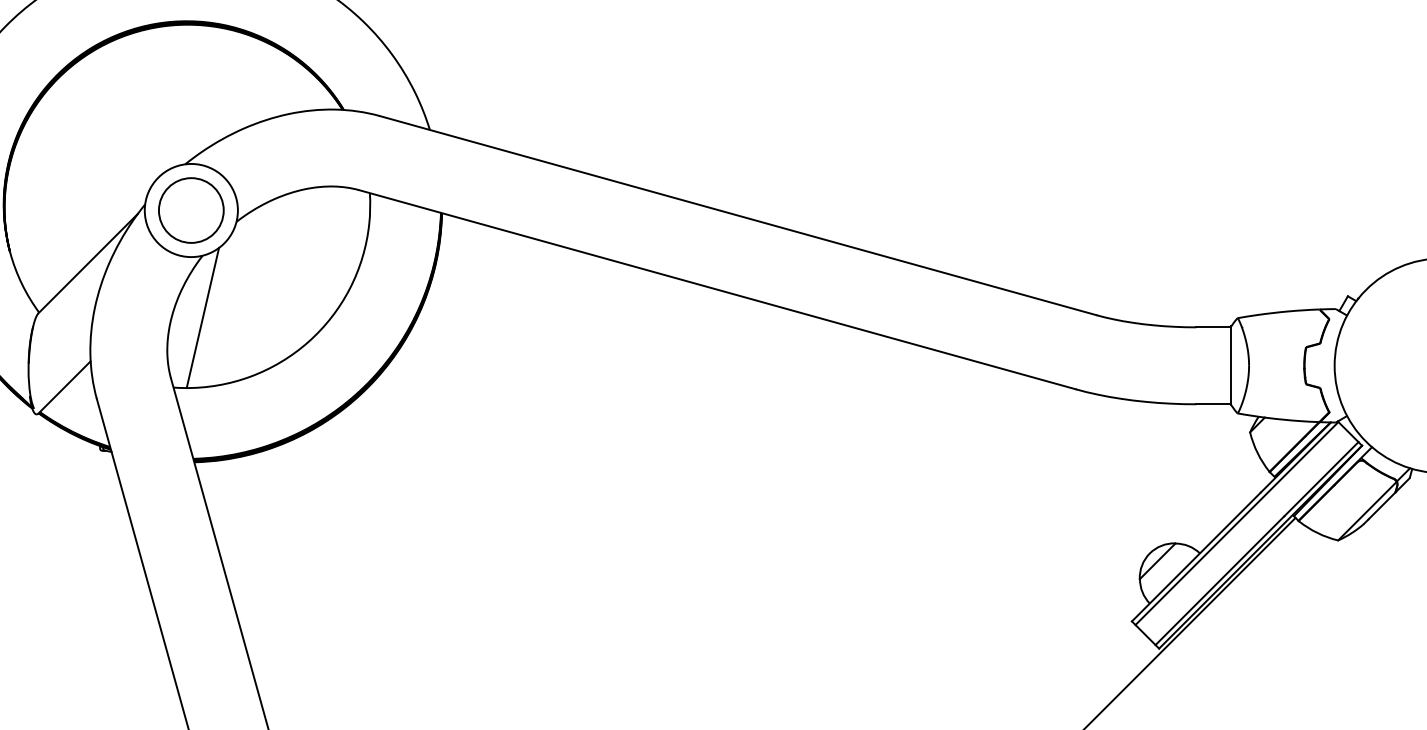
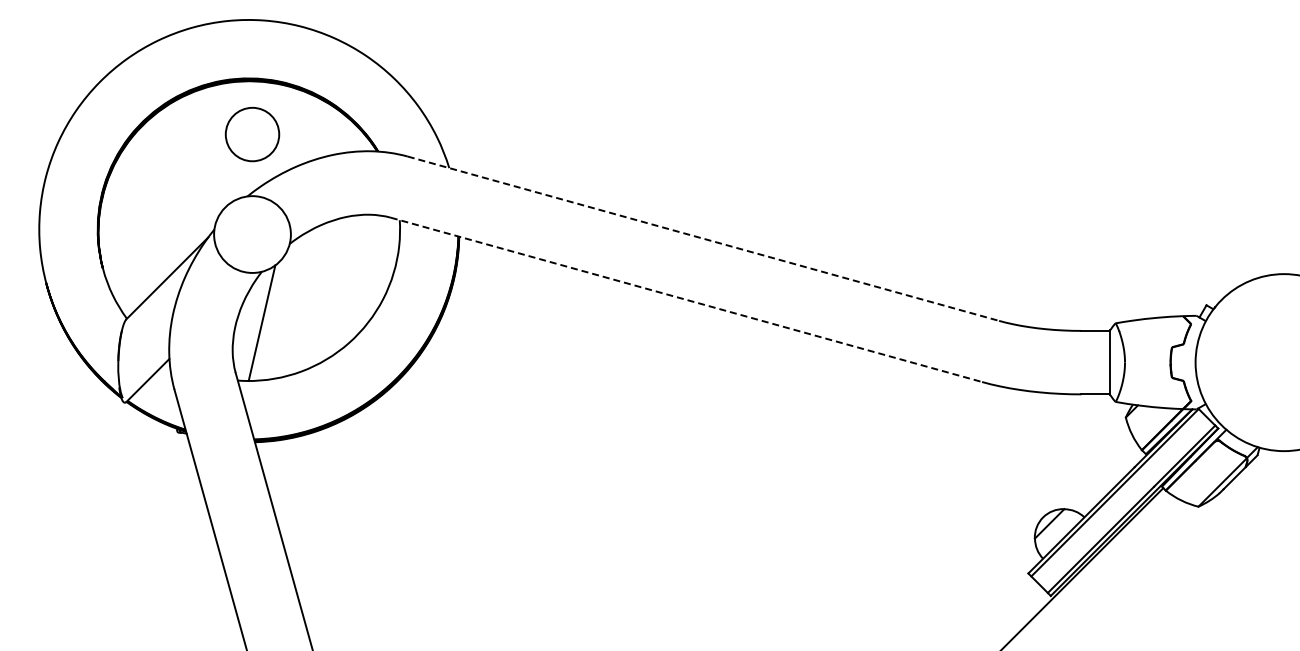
circle: (191, 210) -> (252, 134), moved
line: (738, 215) -> (703, 238), solid -> dashed
line: (717, 289) -> (686, 299), solid -> dashed

